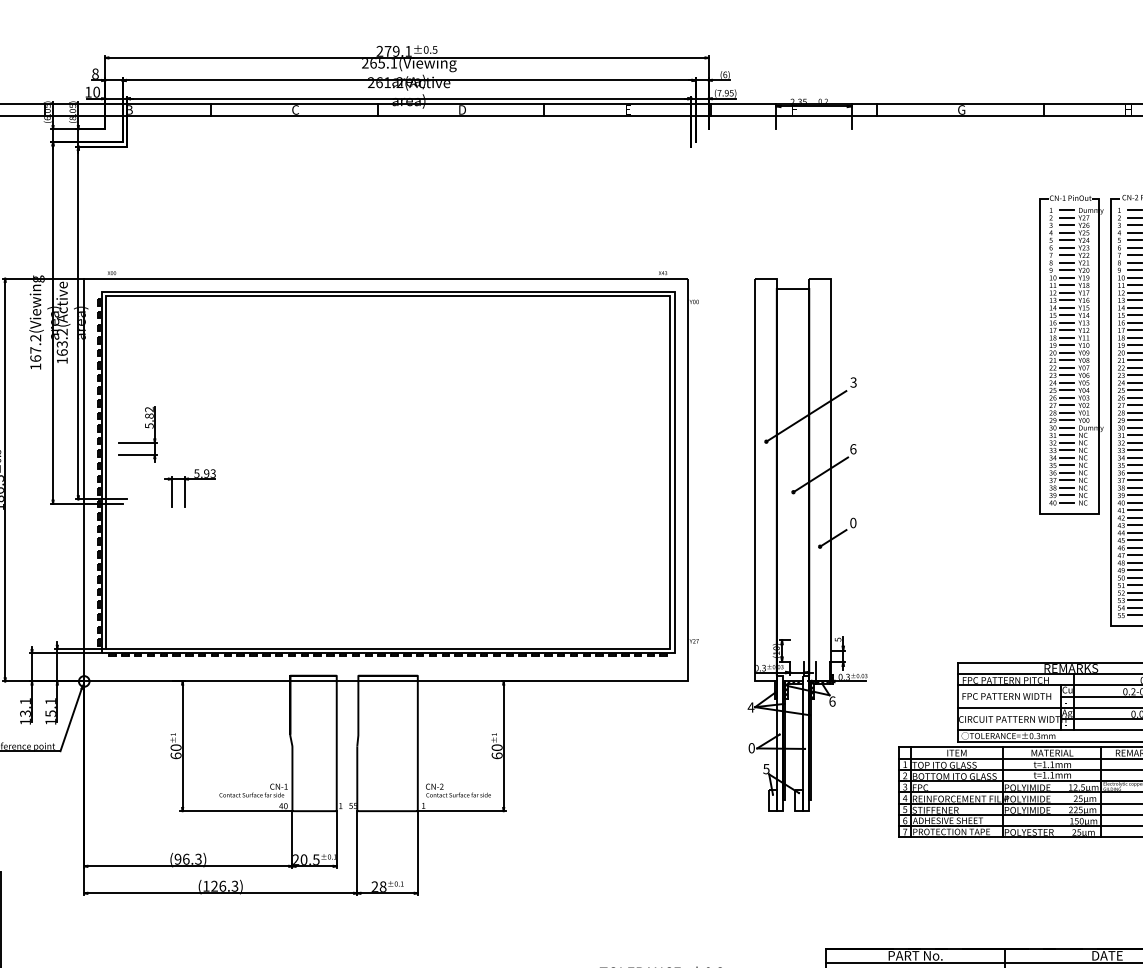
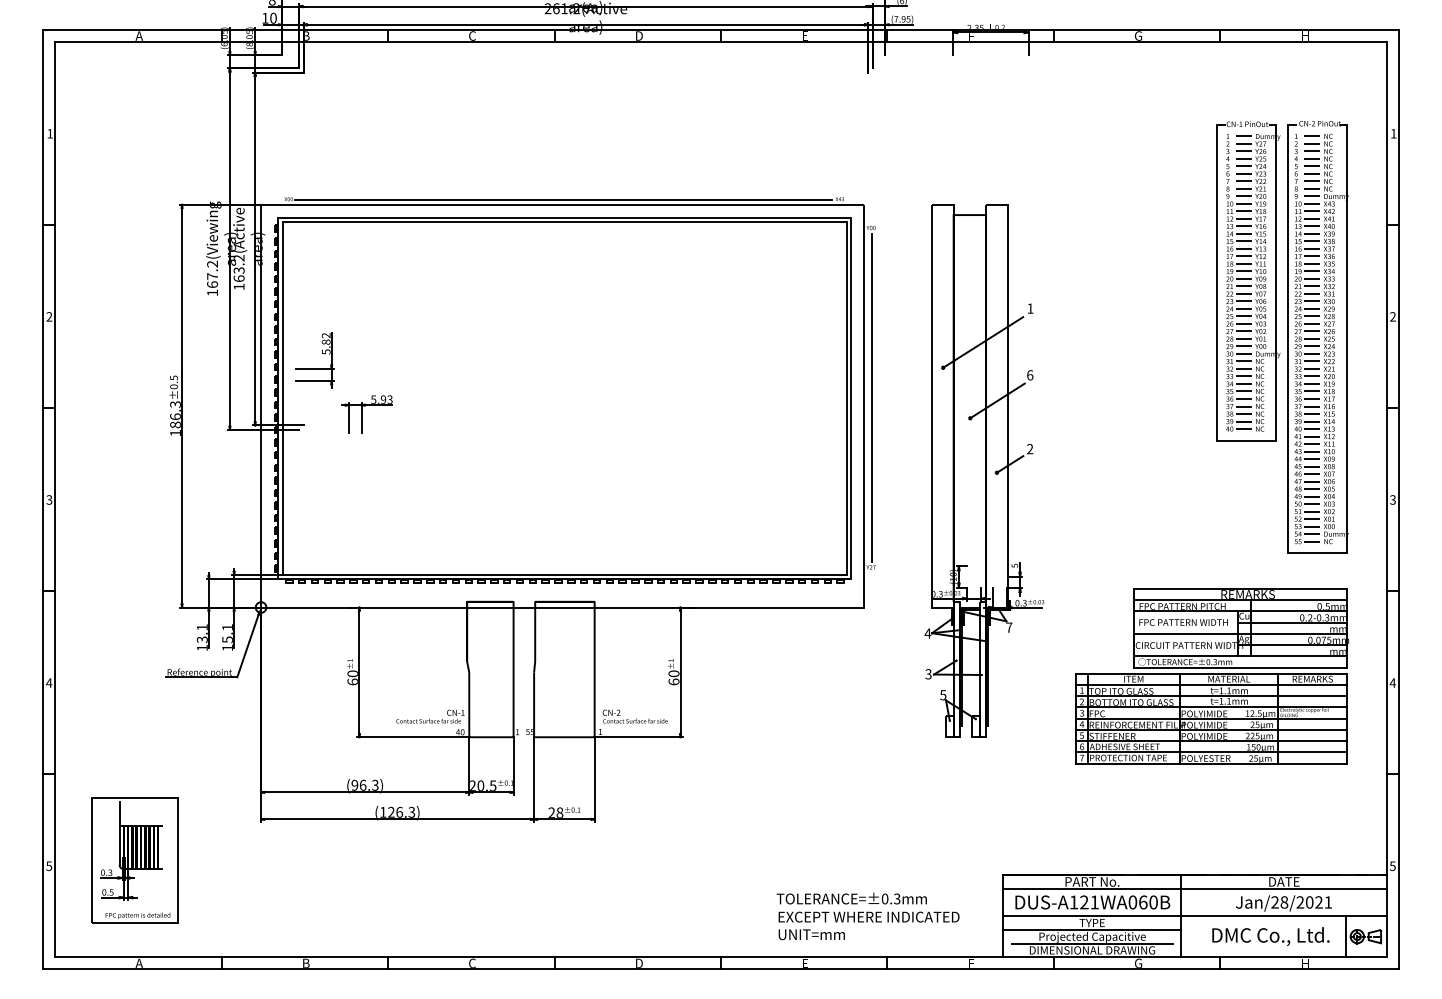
line: (386, 273) -> (563, 199), added
text: (853, 382) -> (1030, 308), 3 -> 1
line: (694, 471) -> (871, 397), added
text: (853, 523) -> (1030, 449), 0 -> 2
text: (832, 701) -> (1009, 627), 6 -> 7
text: (751, 748) -> (928, 674), 0 -> 3

